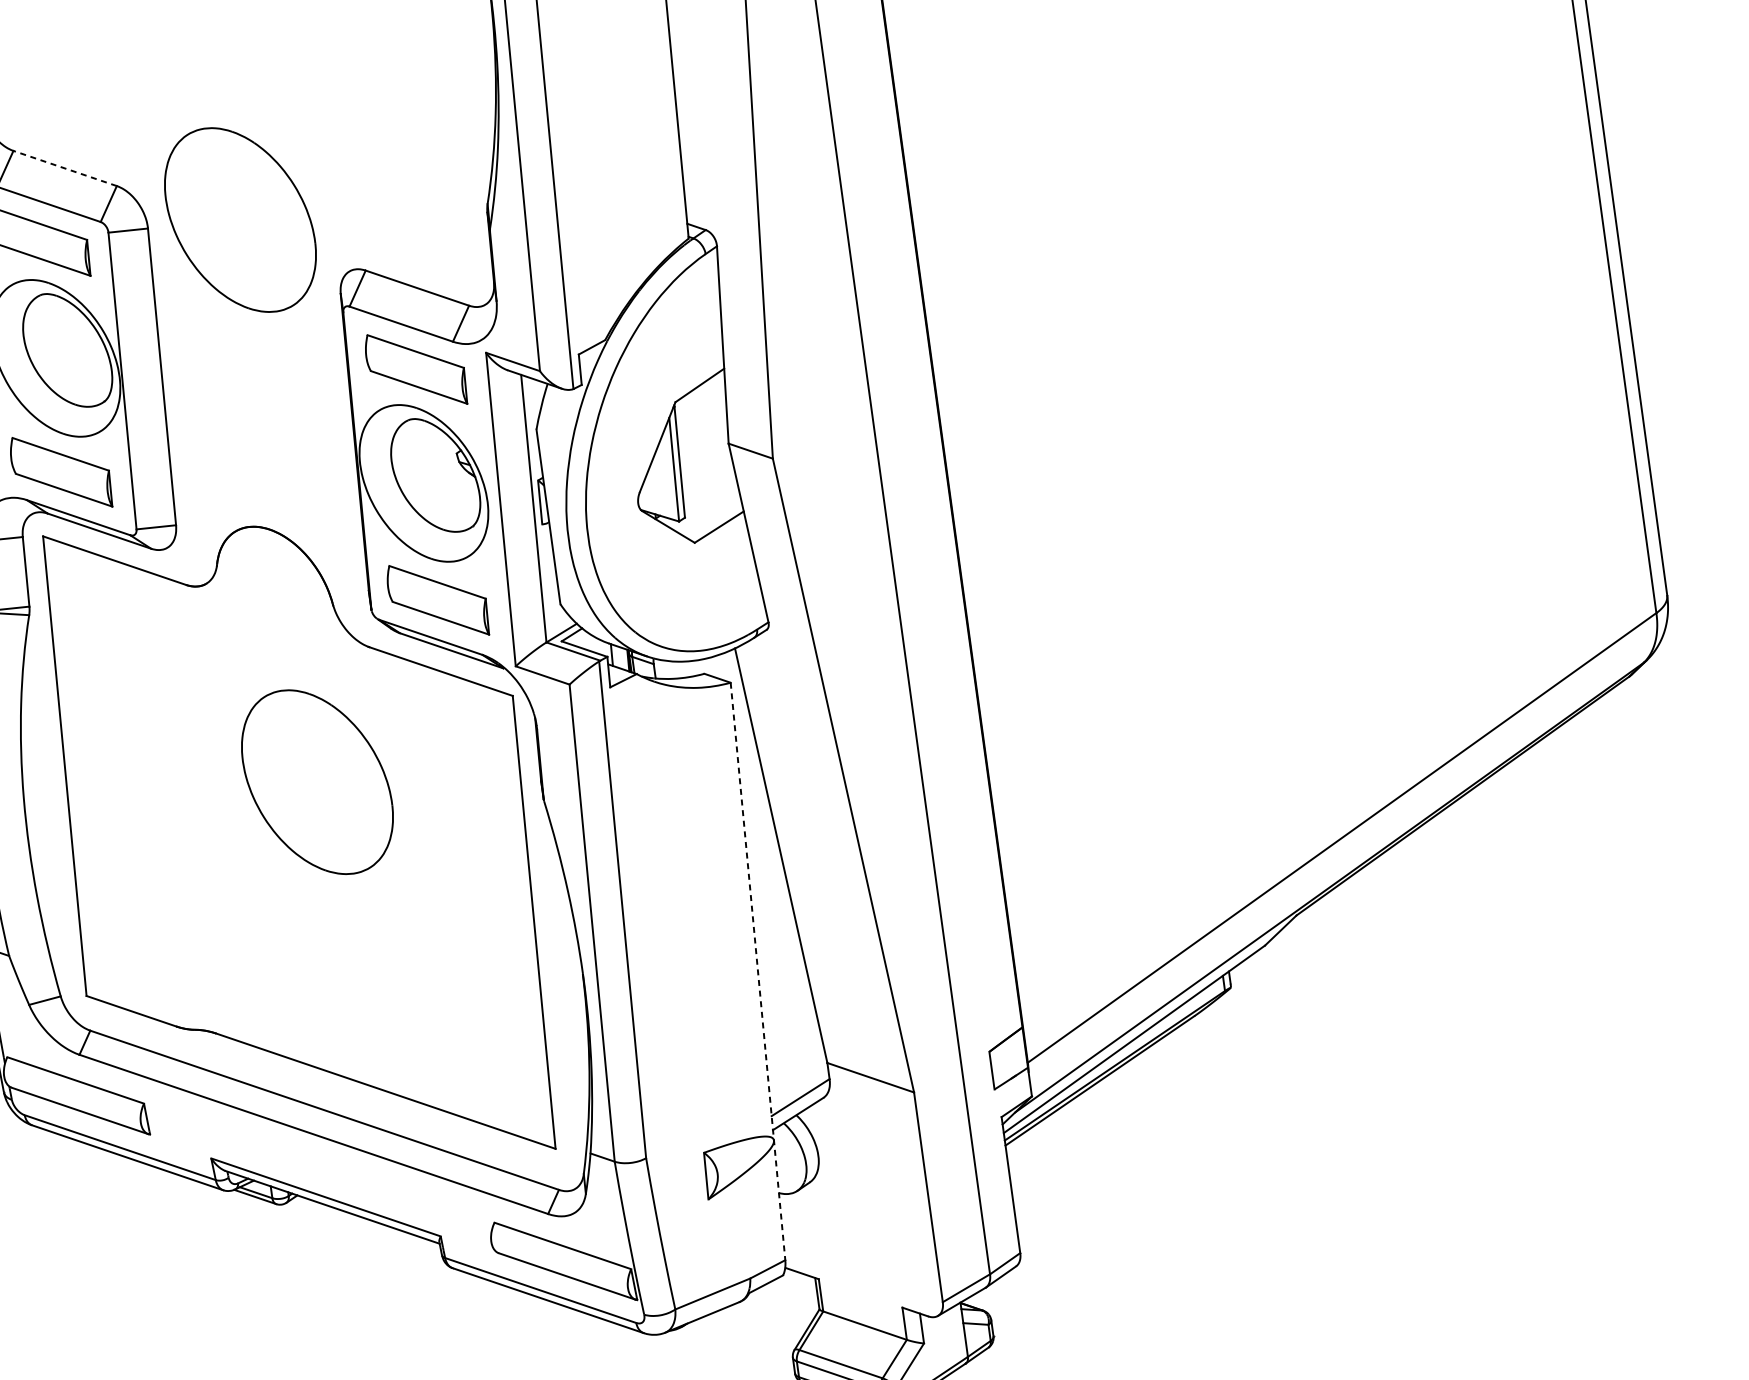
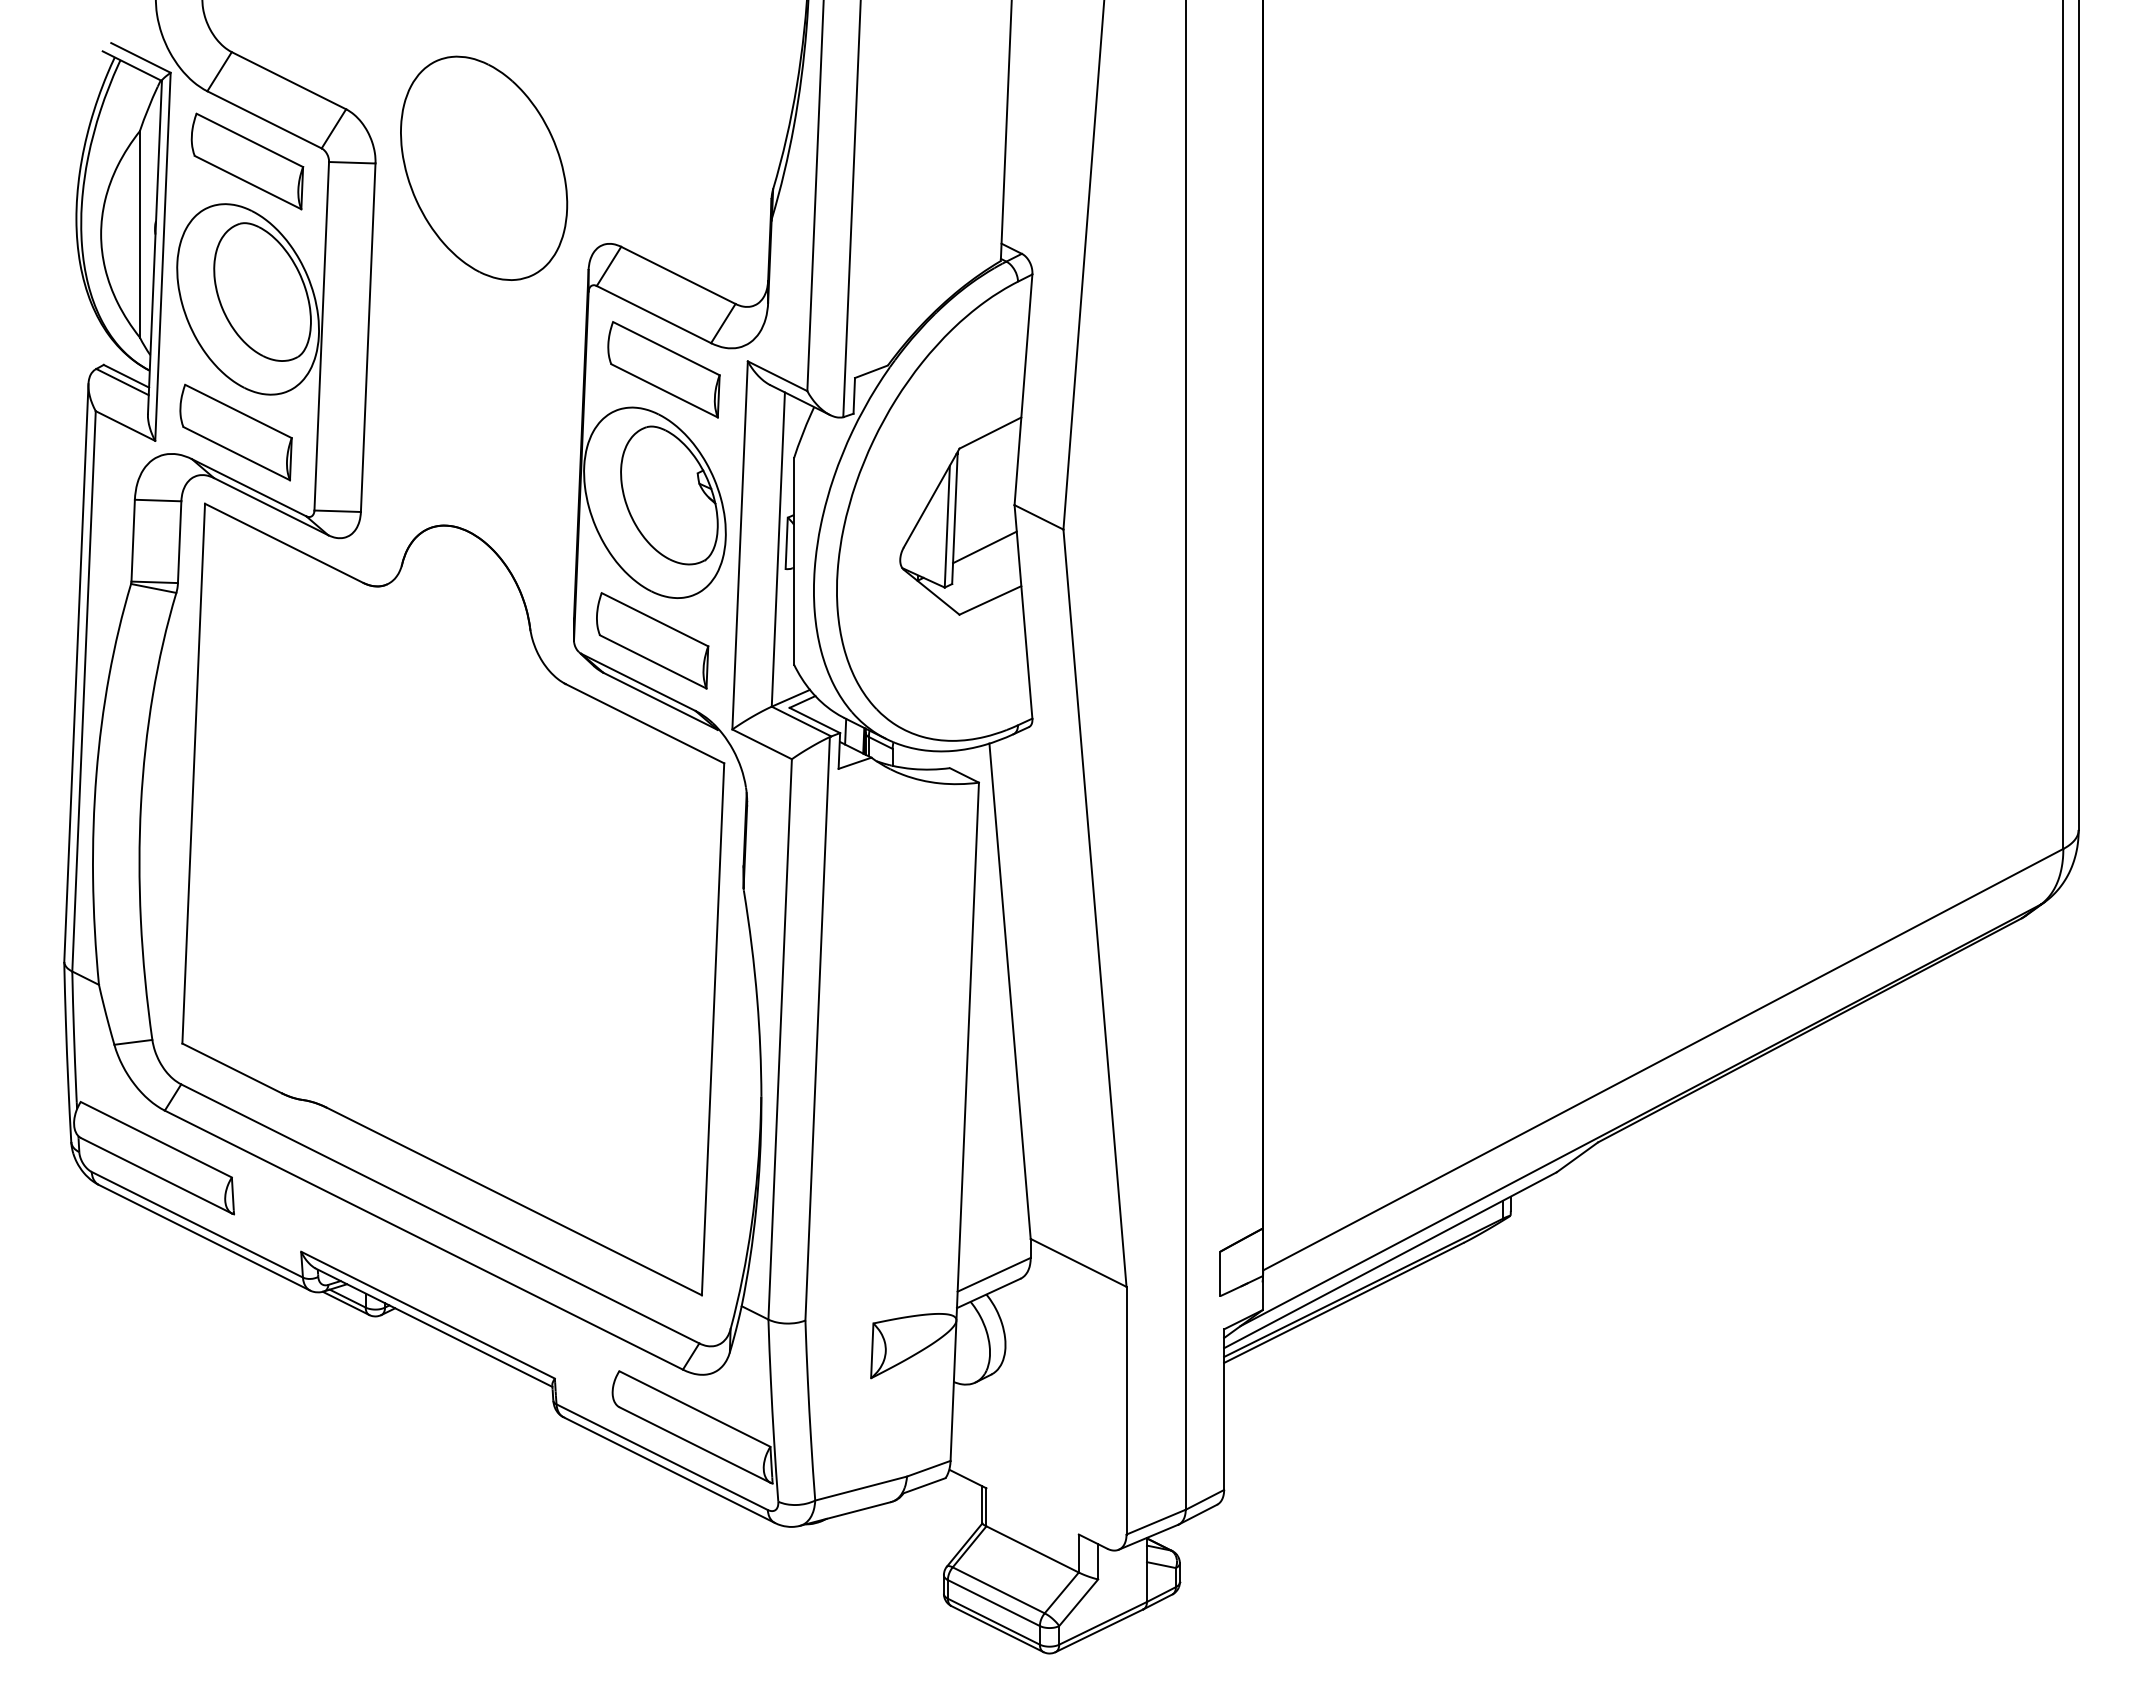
line: (64, 168) -> (288, 80), dashed -> solid
line: (708, 483) -> (984, 547), added
part: (317, 781) -> (484, 831), removed
line: (757, 972) -> (964, 1122), dashed -> solid

